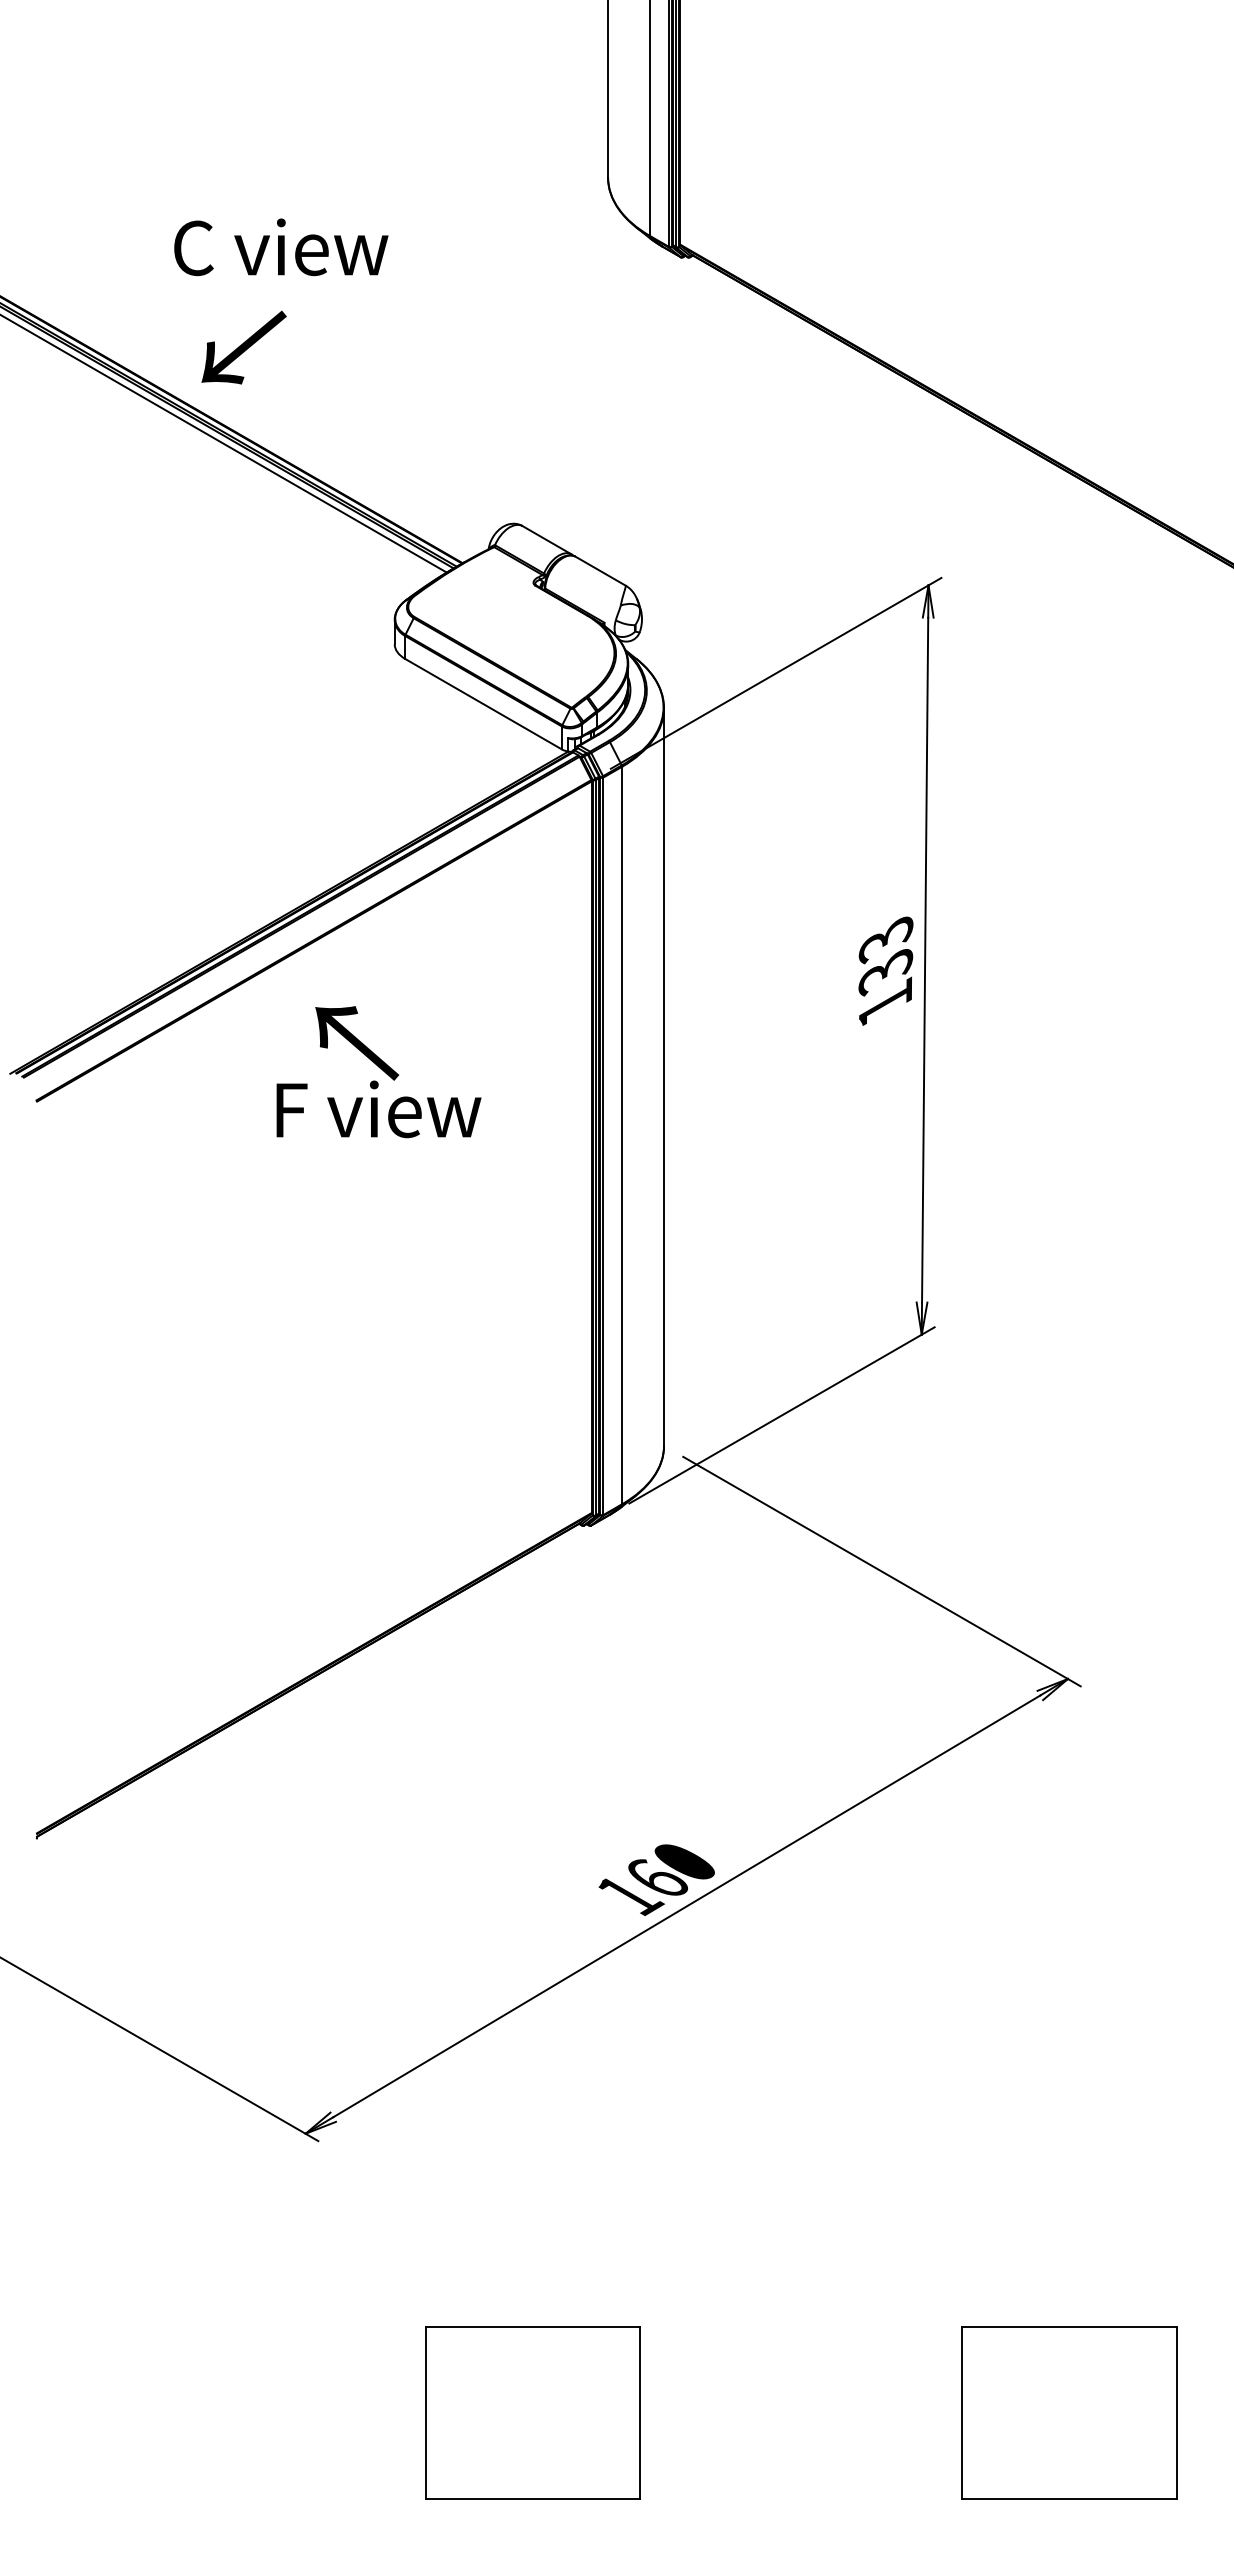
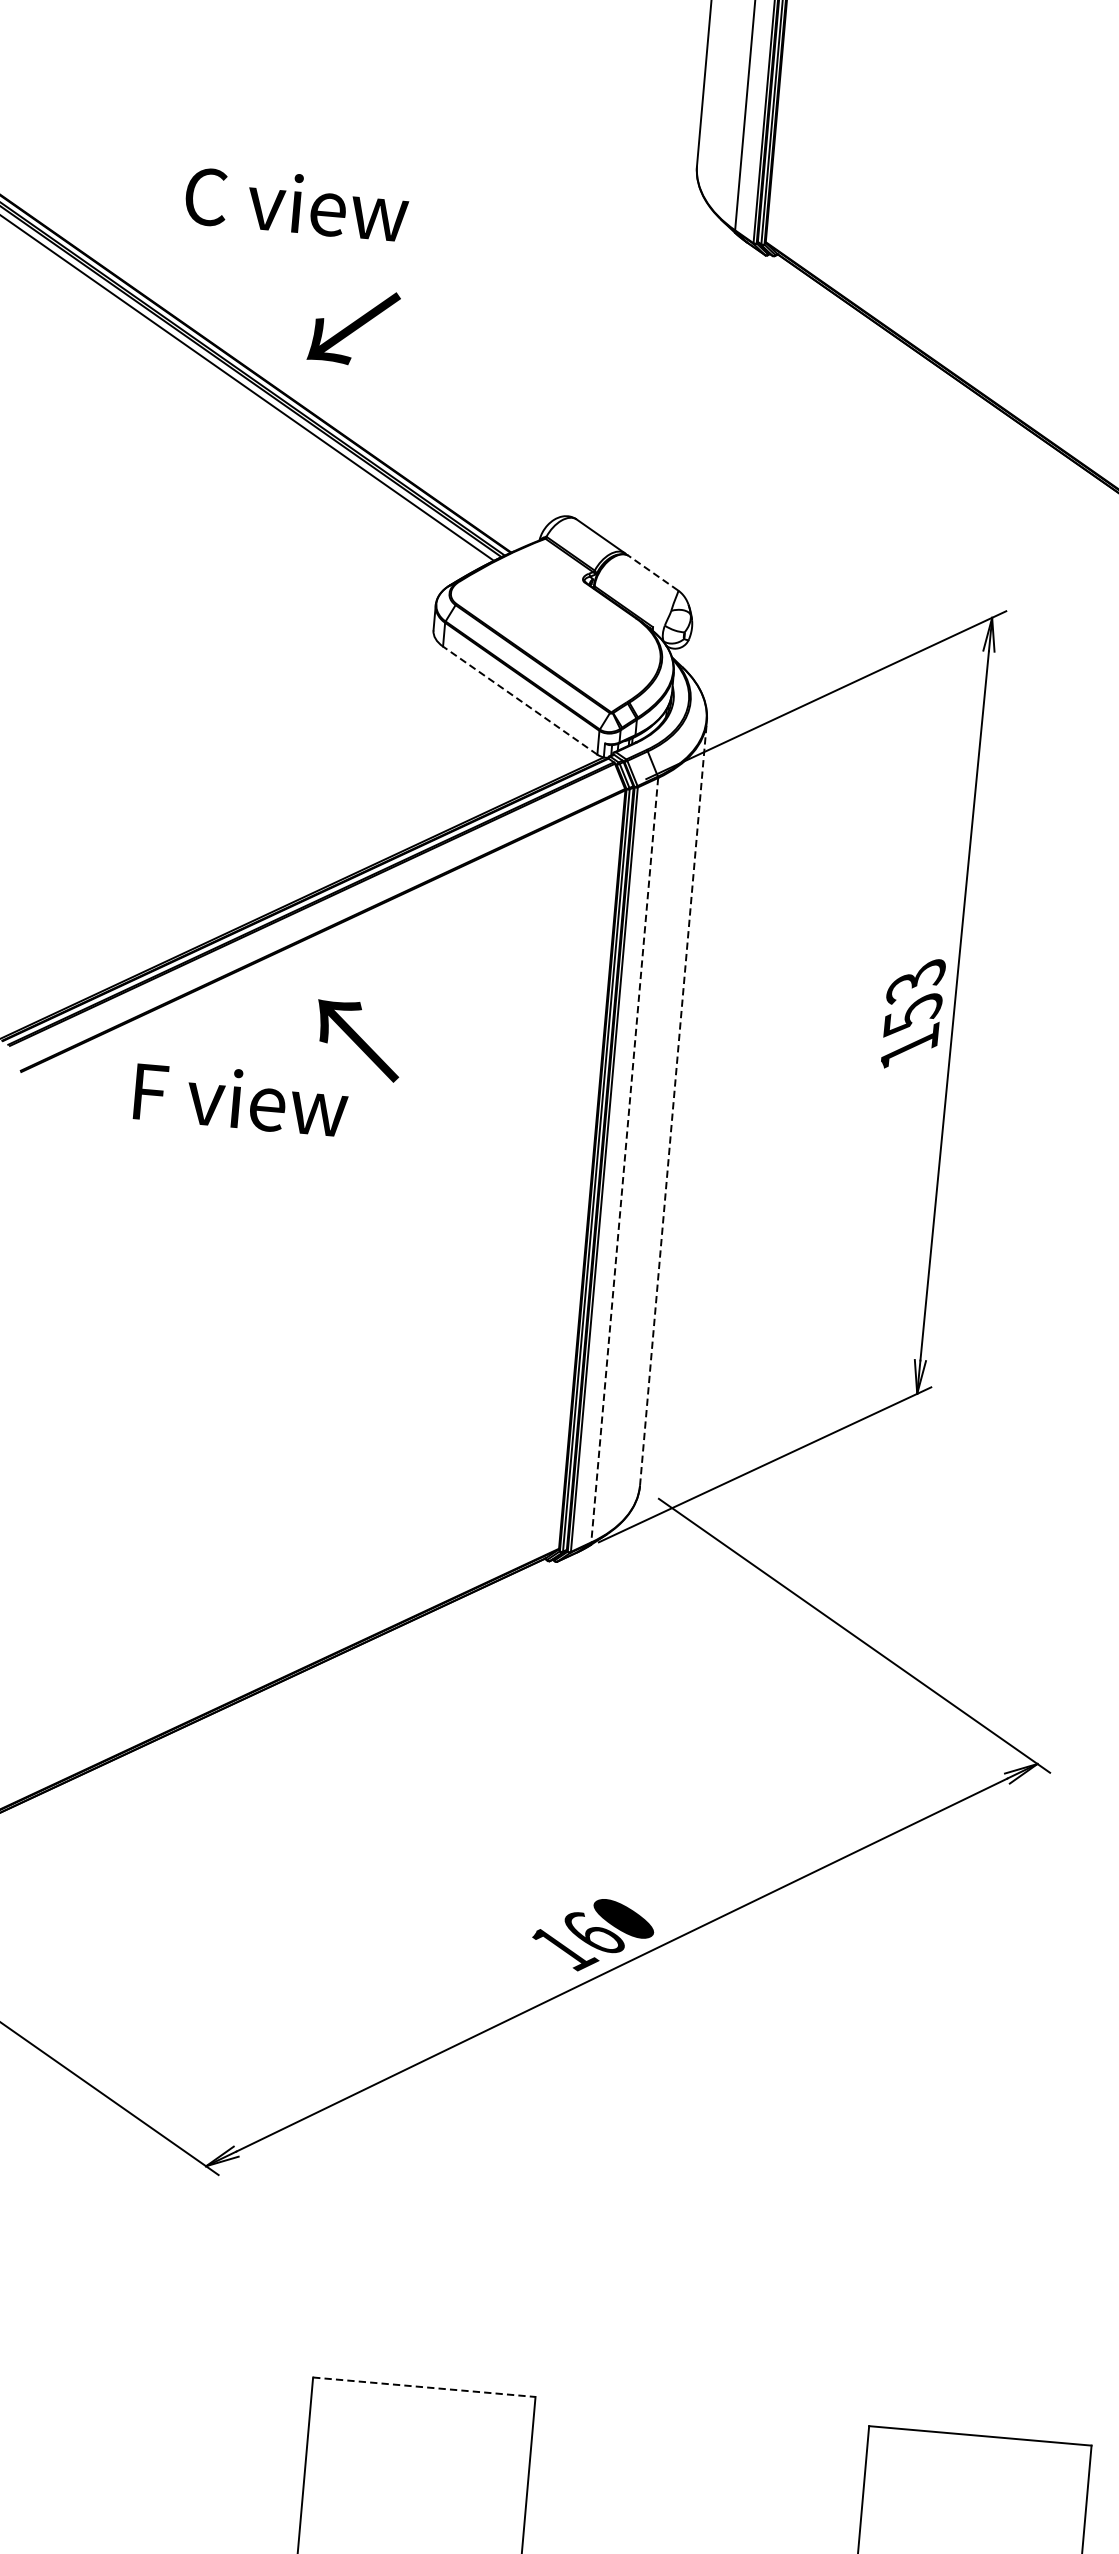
text: (281, 247) -> (297, 204), moved
text: (243, 347) -> (353, 327), moved
line: (600, 571) -> (653, 573), solid -> dashed
line: (483, 704) -> (520, 700), solid -> dashed
text: (885, 972) -> (912, 1015), 133 -> 153
line: (664, 1077) -> (673, 1103), solid -> dashed
text: (378, 1109) -> (240, 1099), moved
line: (622, 1135) -> (625, 1160), solid -> dashed
line: (533, 2327) -> (424, 2387), solid -> dashed

